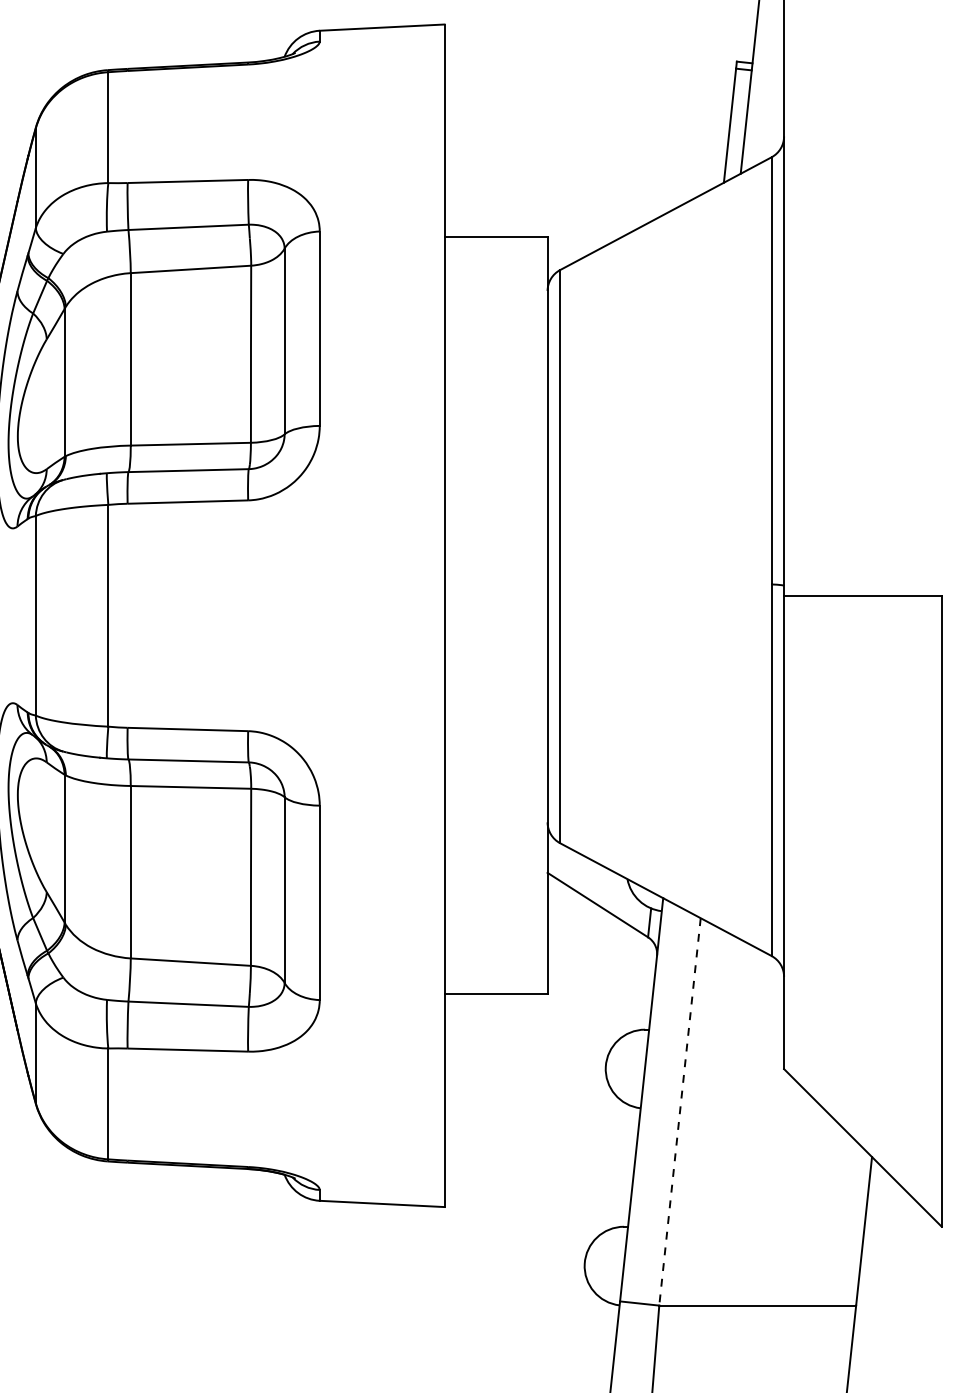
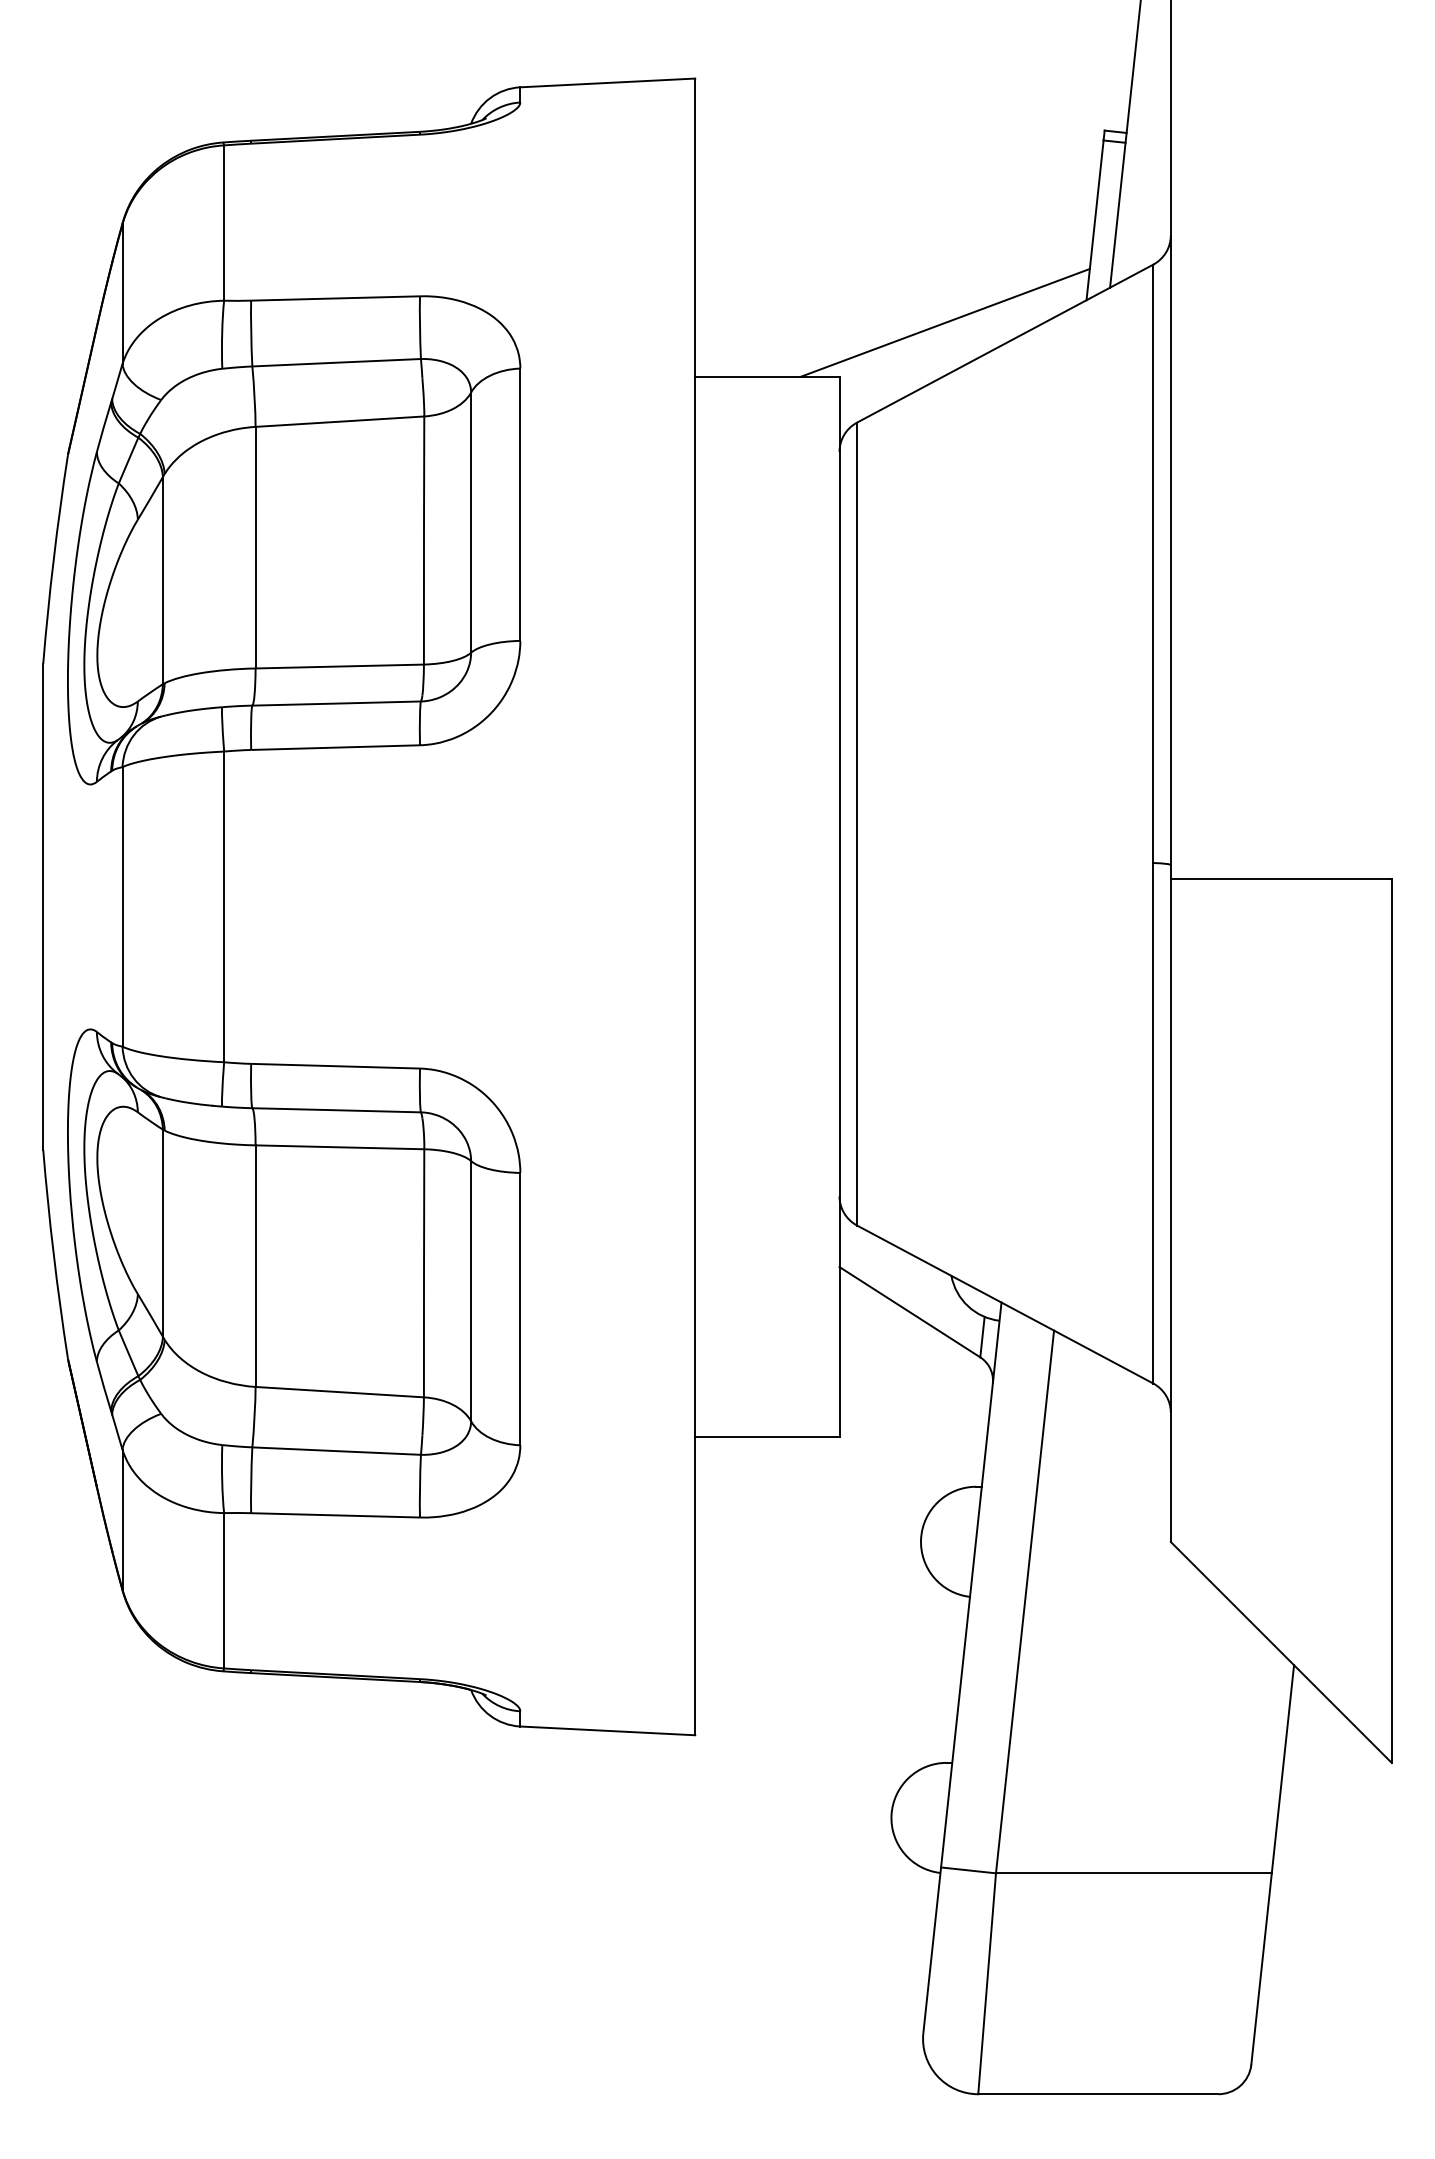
line: (622, 198) -> (944, 322), added
line: (680, 1111) -> (1025, 1601), dashed -> solid

